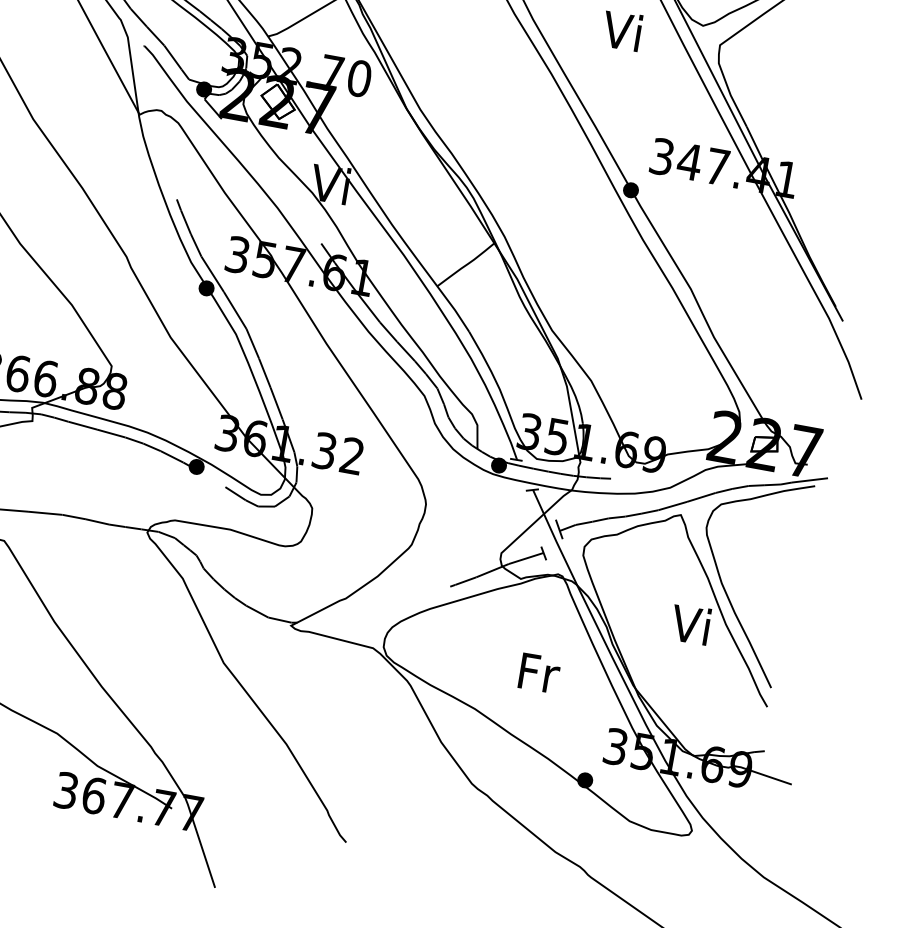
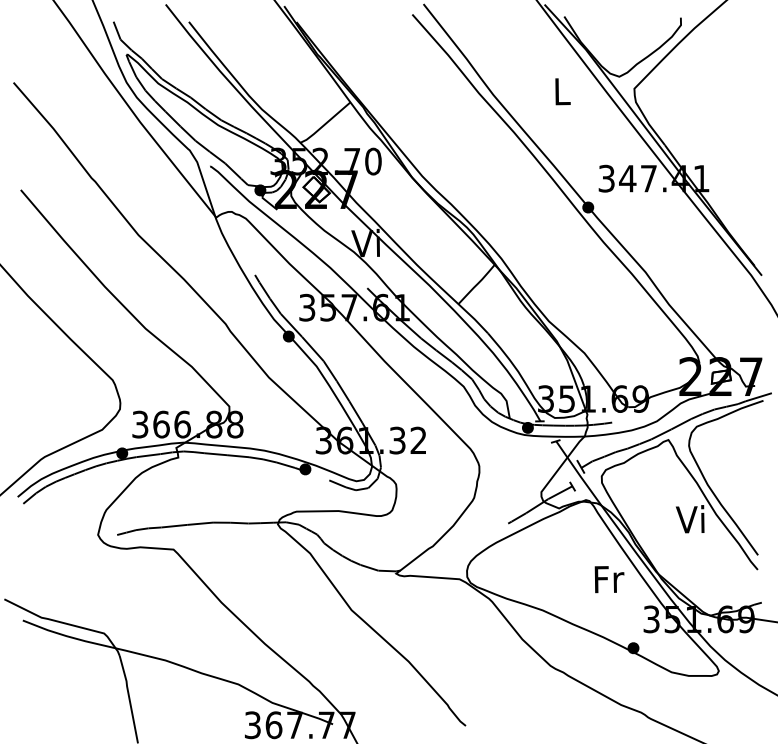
text: (620, 30) -> (559, 91), Vi -> L
text: (539, 673) -> (609, 579), moved

